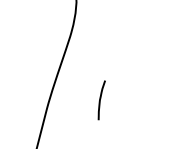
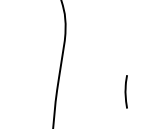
line: (100, 99) -> (125, 91), moved

